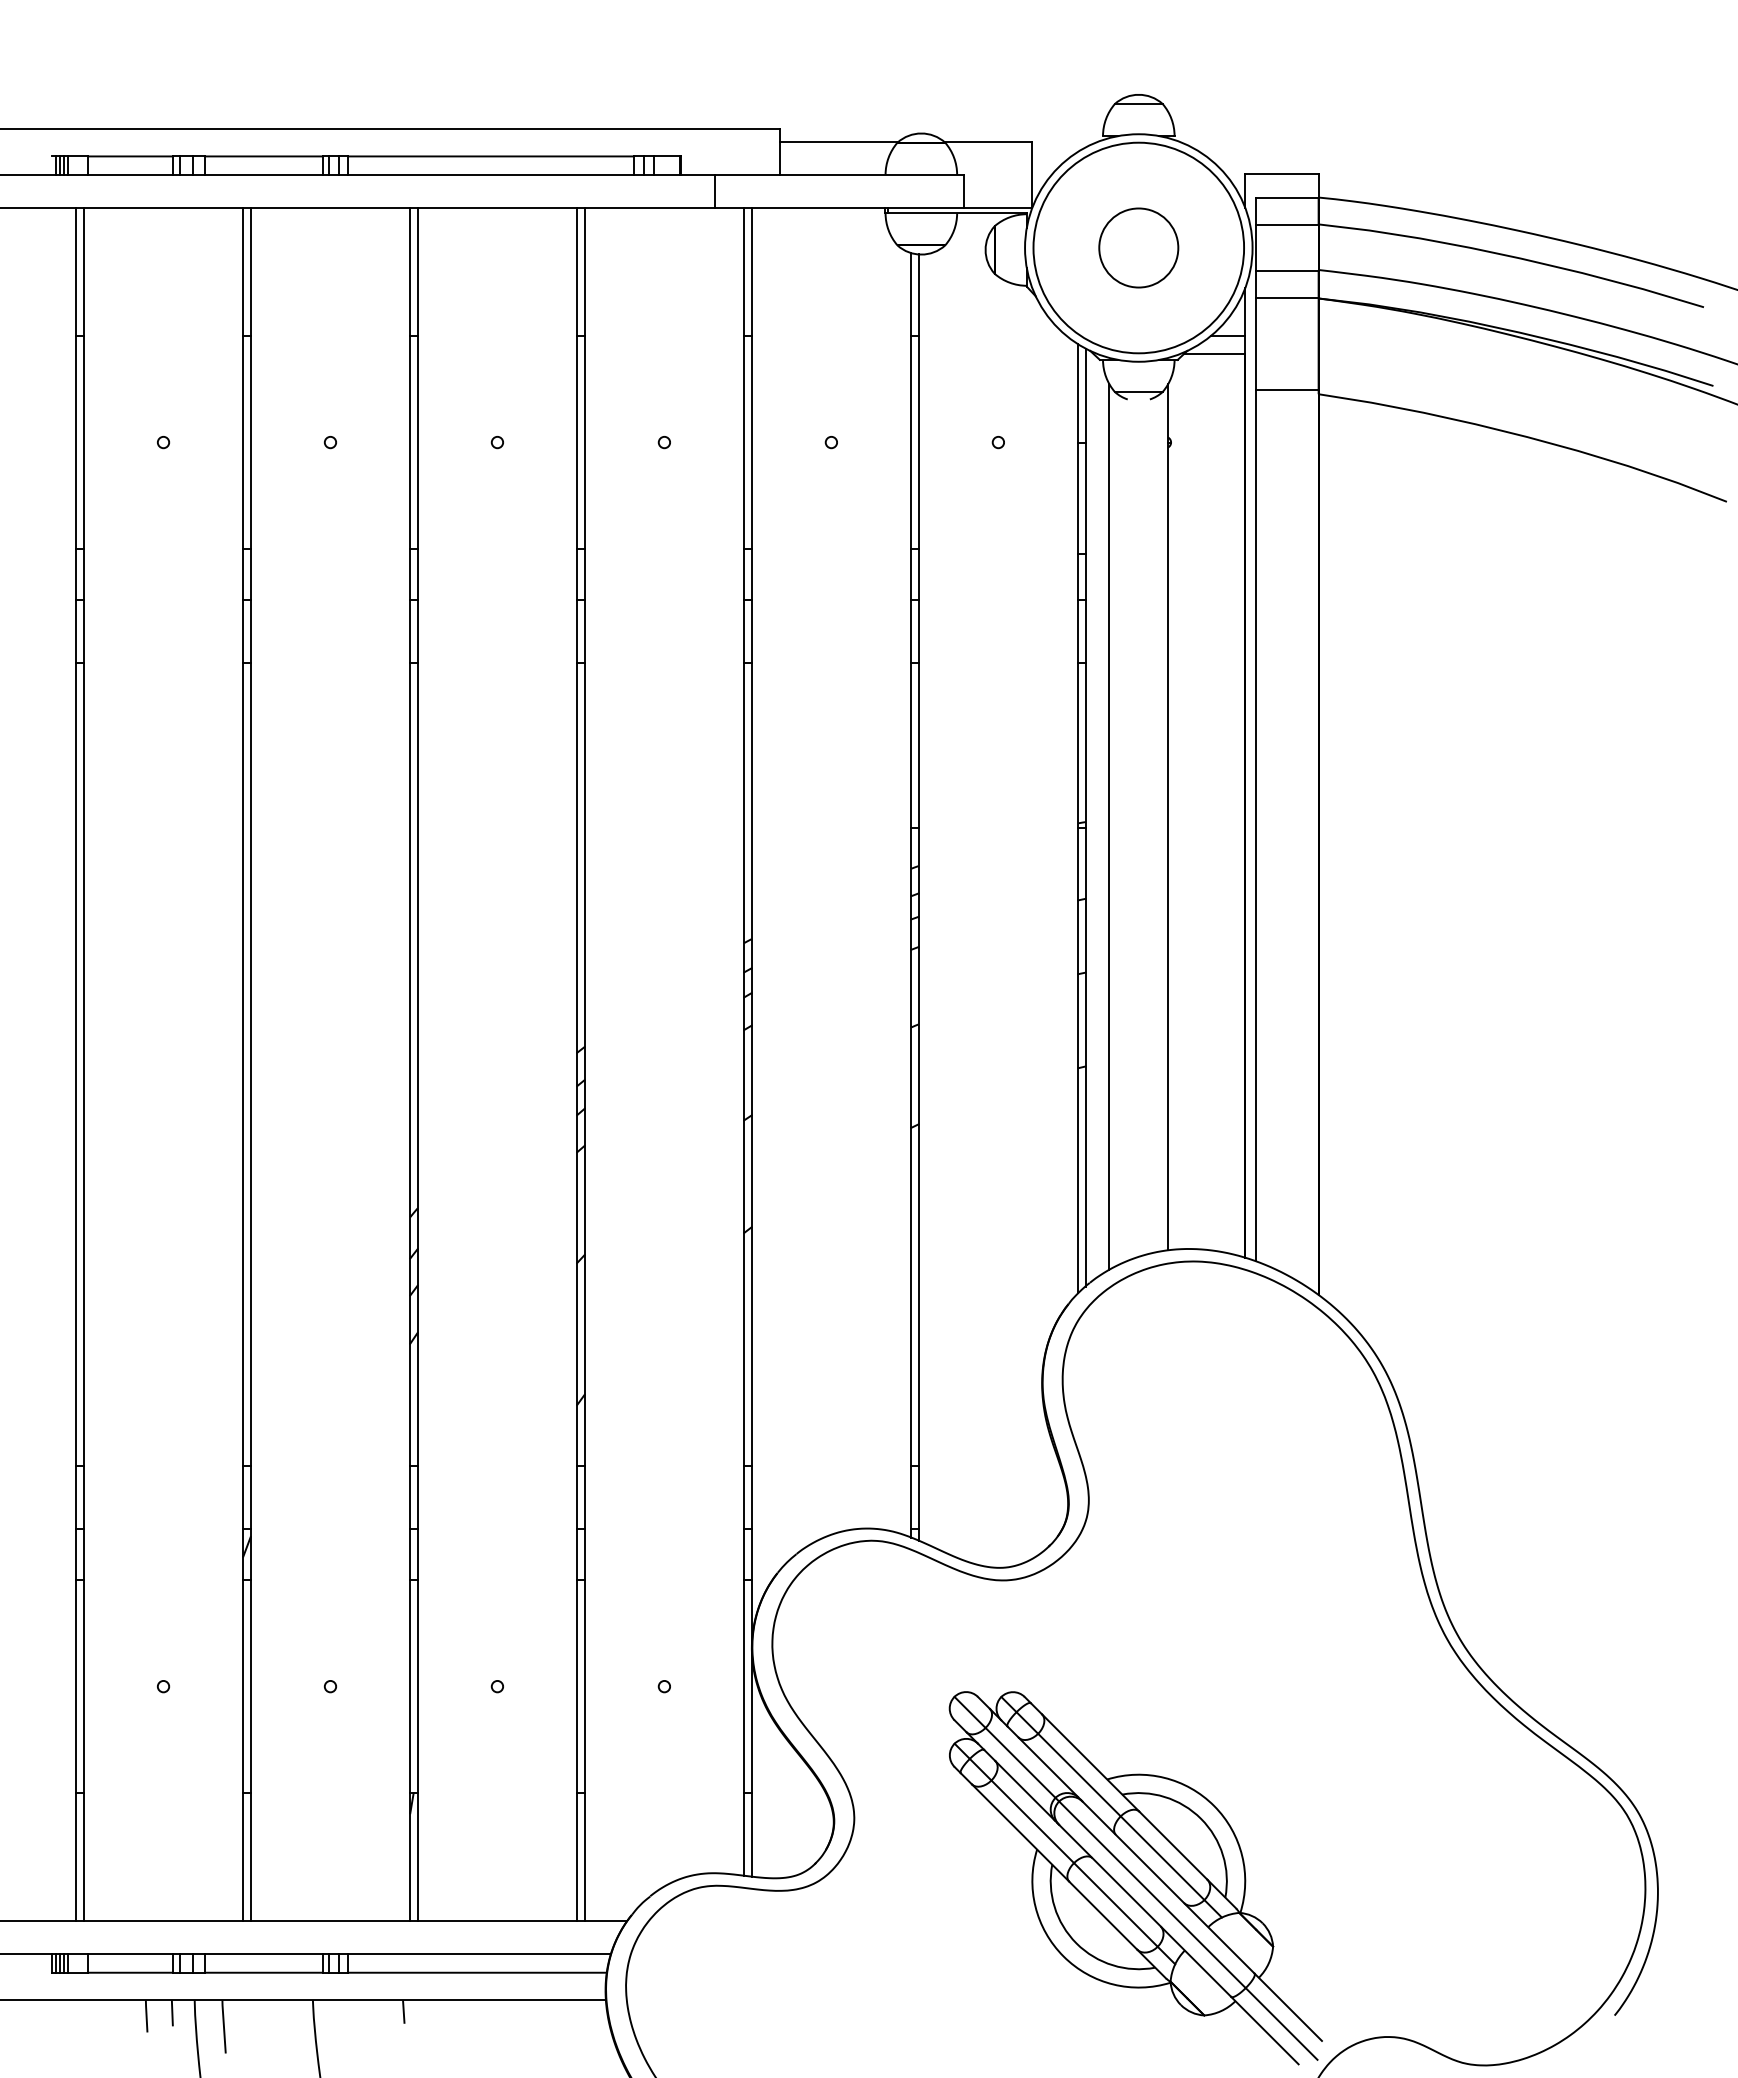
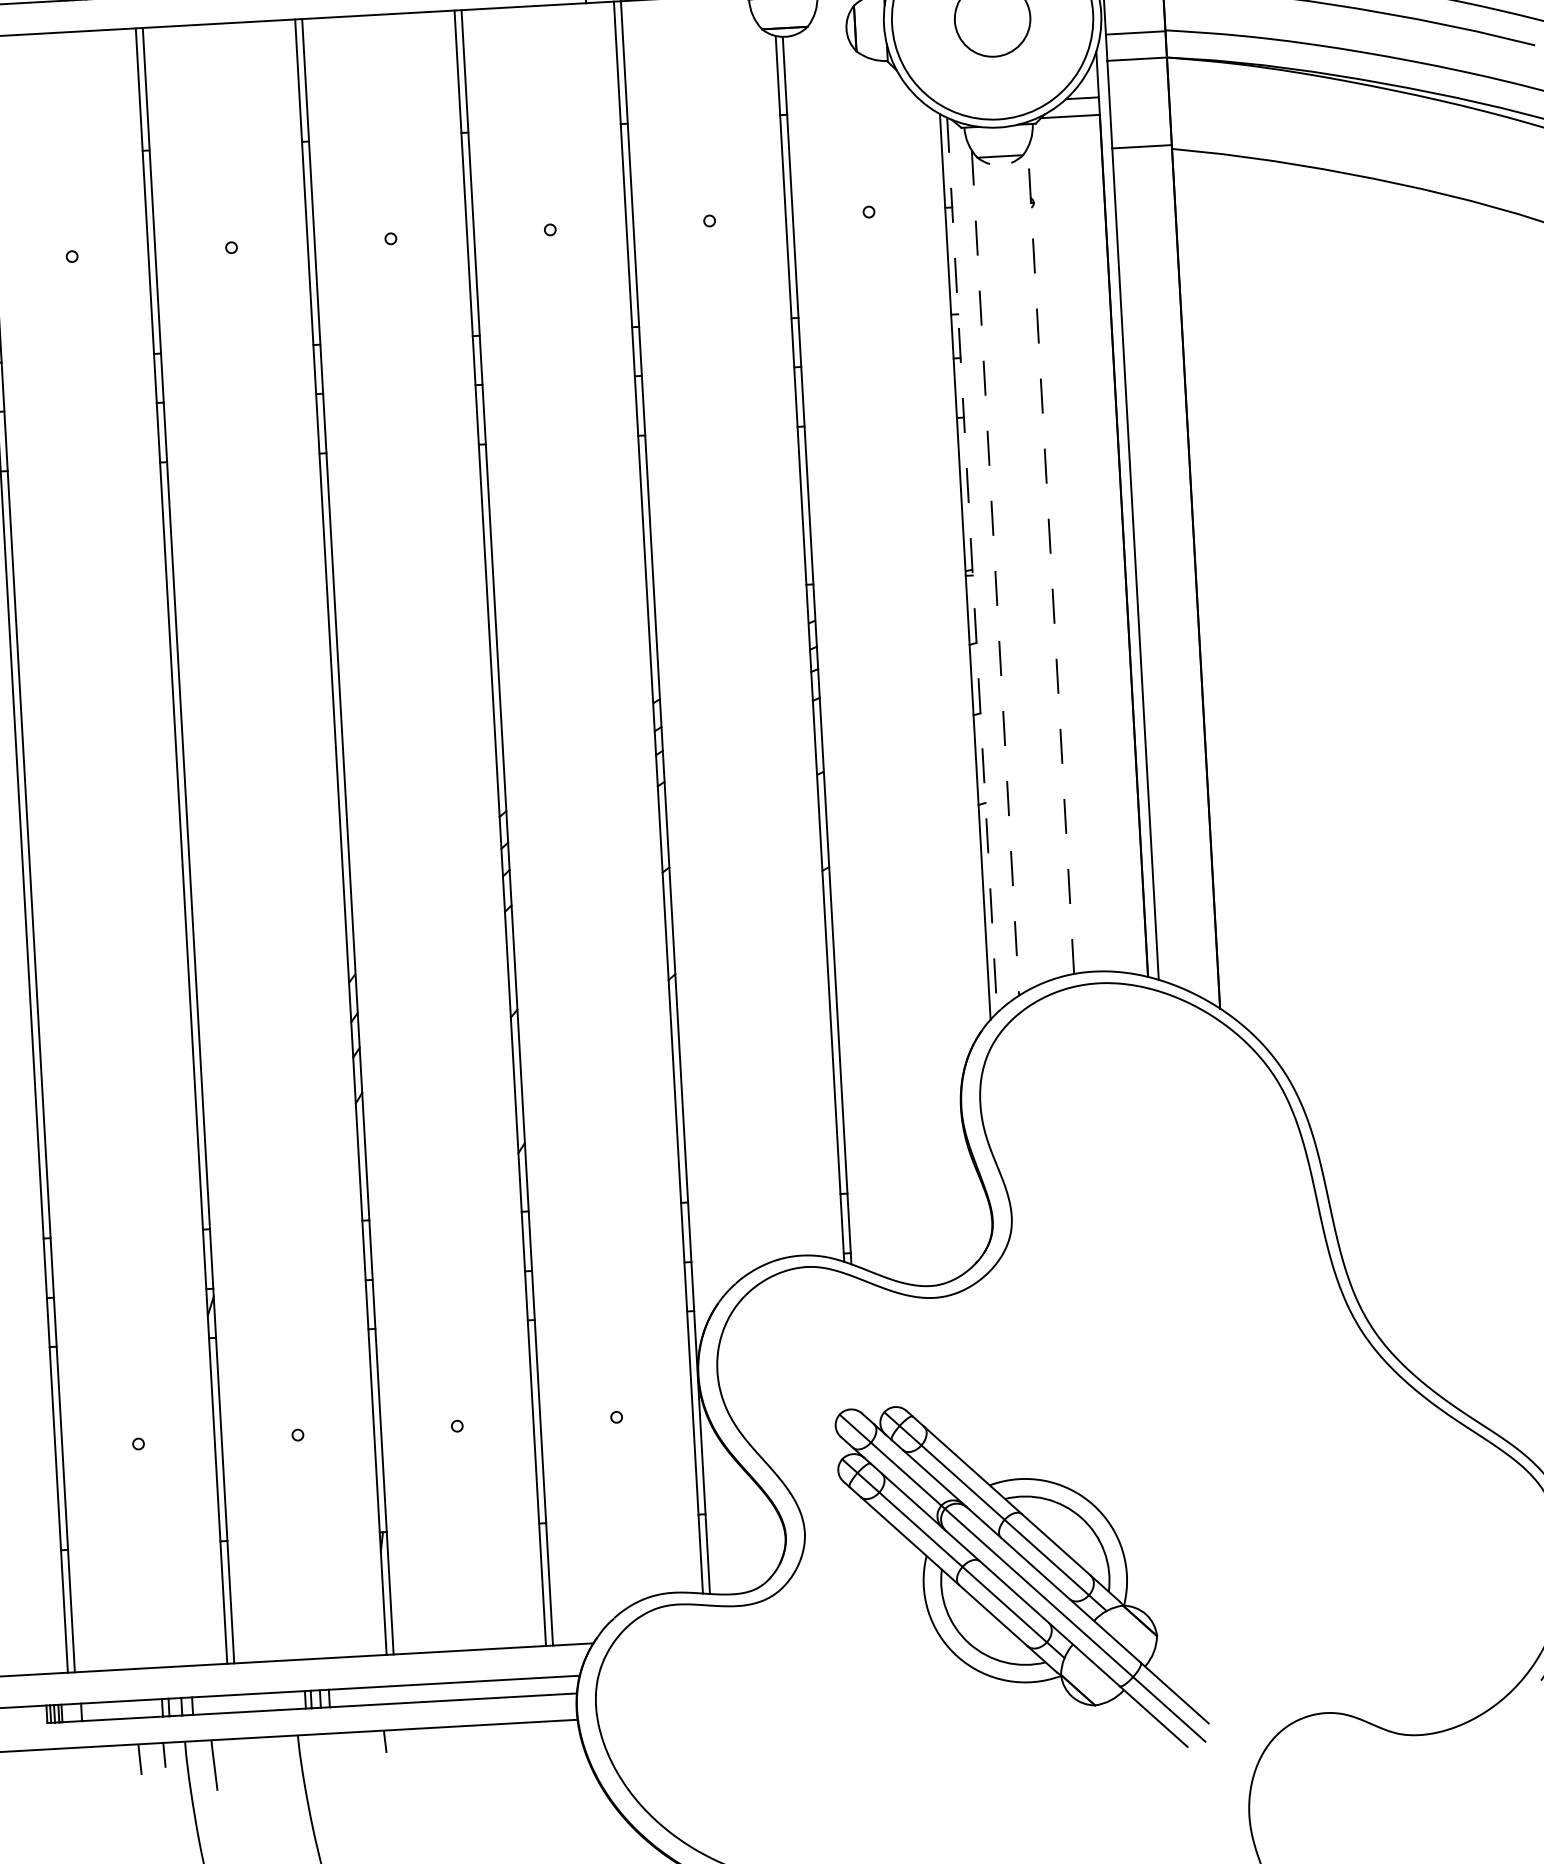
line: (1168, 816) -> (1051, 559), solid -> dashed
line: (1085, 817) -> (972, 565), solid -> dashed
line: (1109, 826) -> (995, 572), solid -> dashed
part: (1135, 1878) -> (1022, 1578), moved

